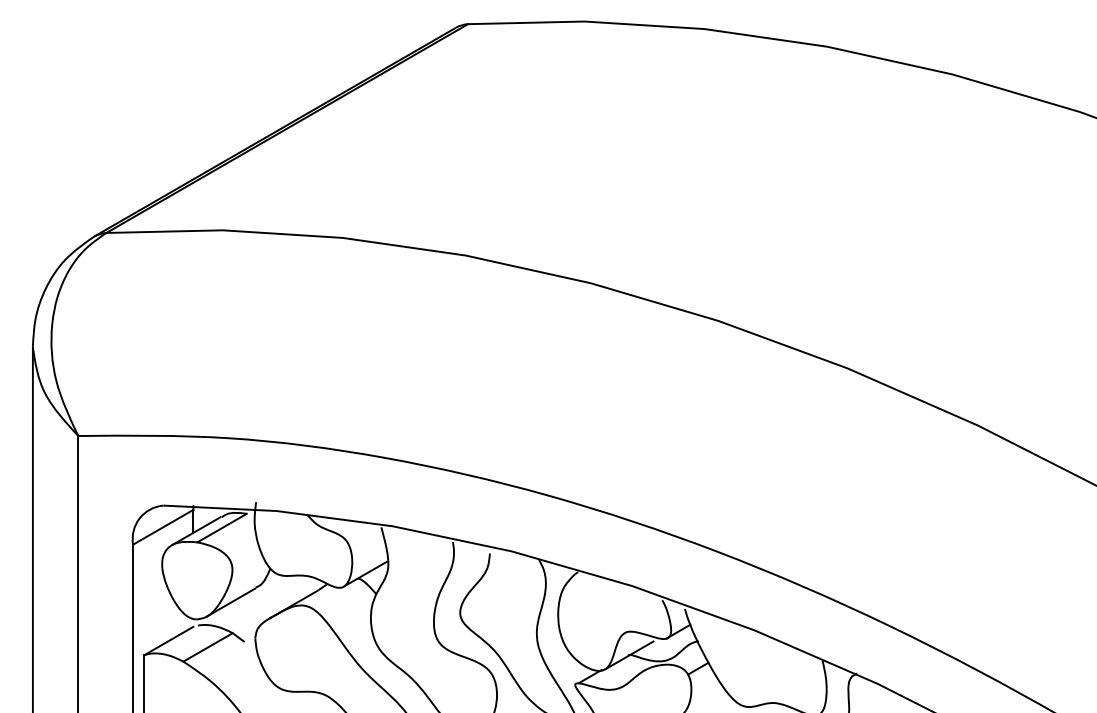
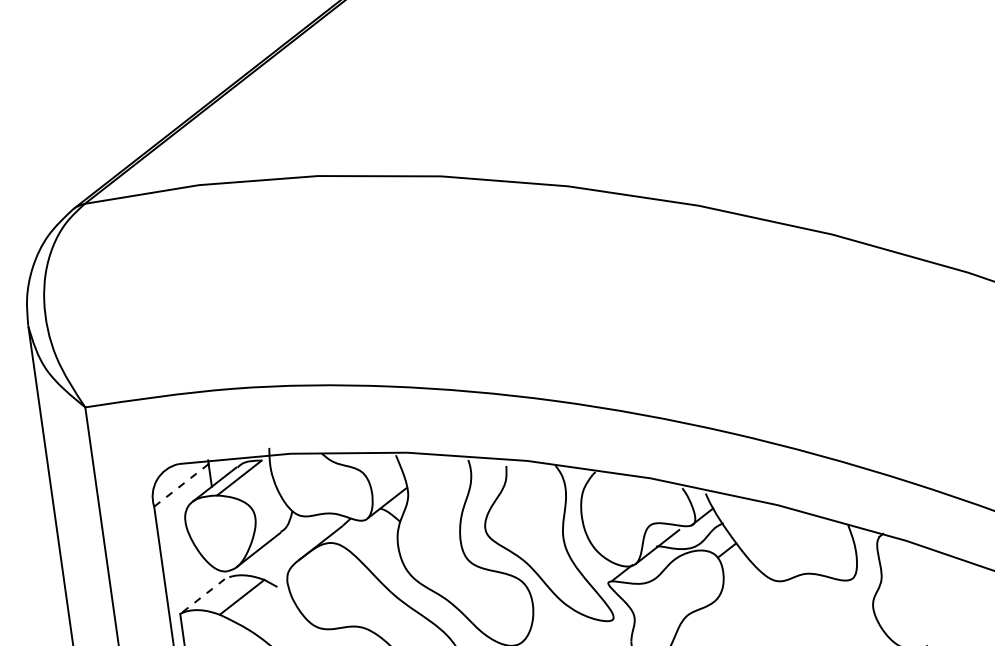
line: (163, 527) -> (181, 485), solid -> dashed
line: (168, 641) -> (202, 596), solid -> dashed

